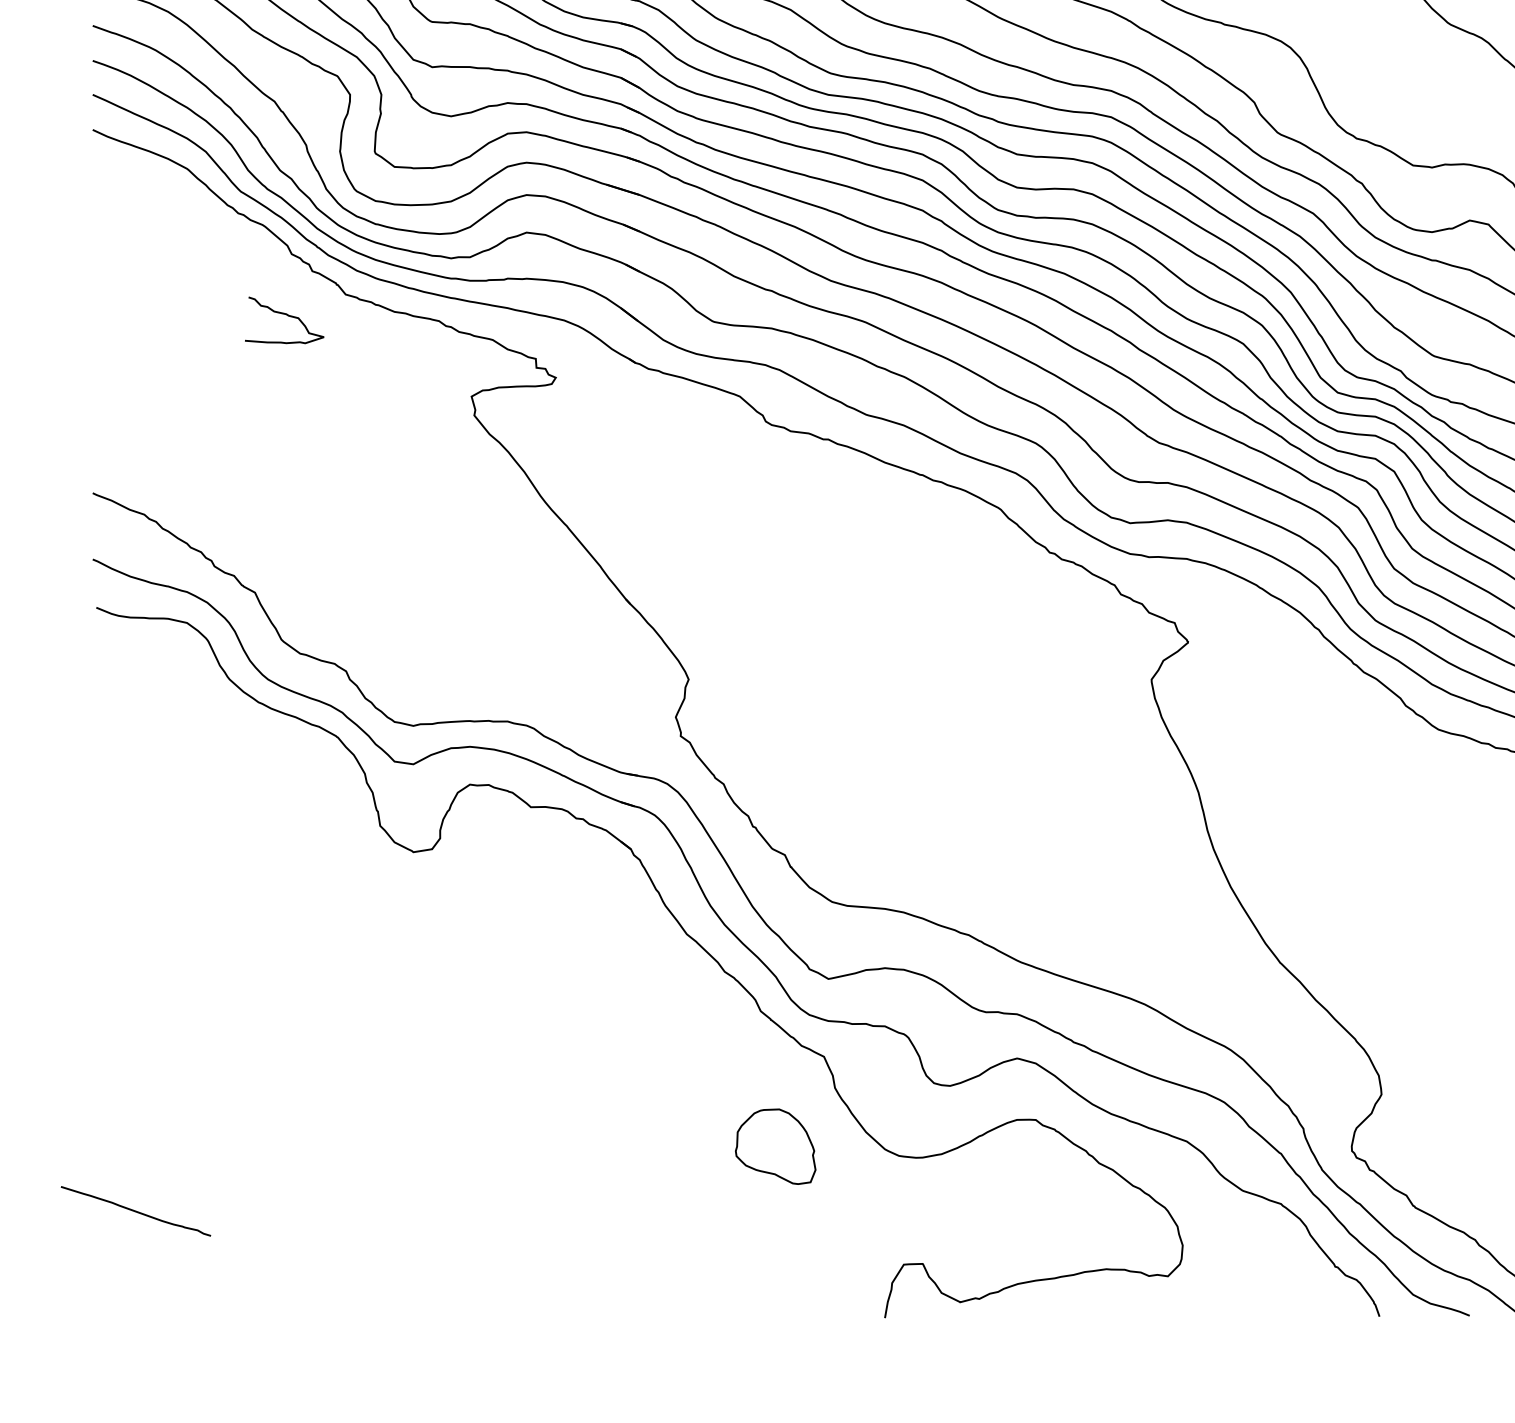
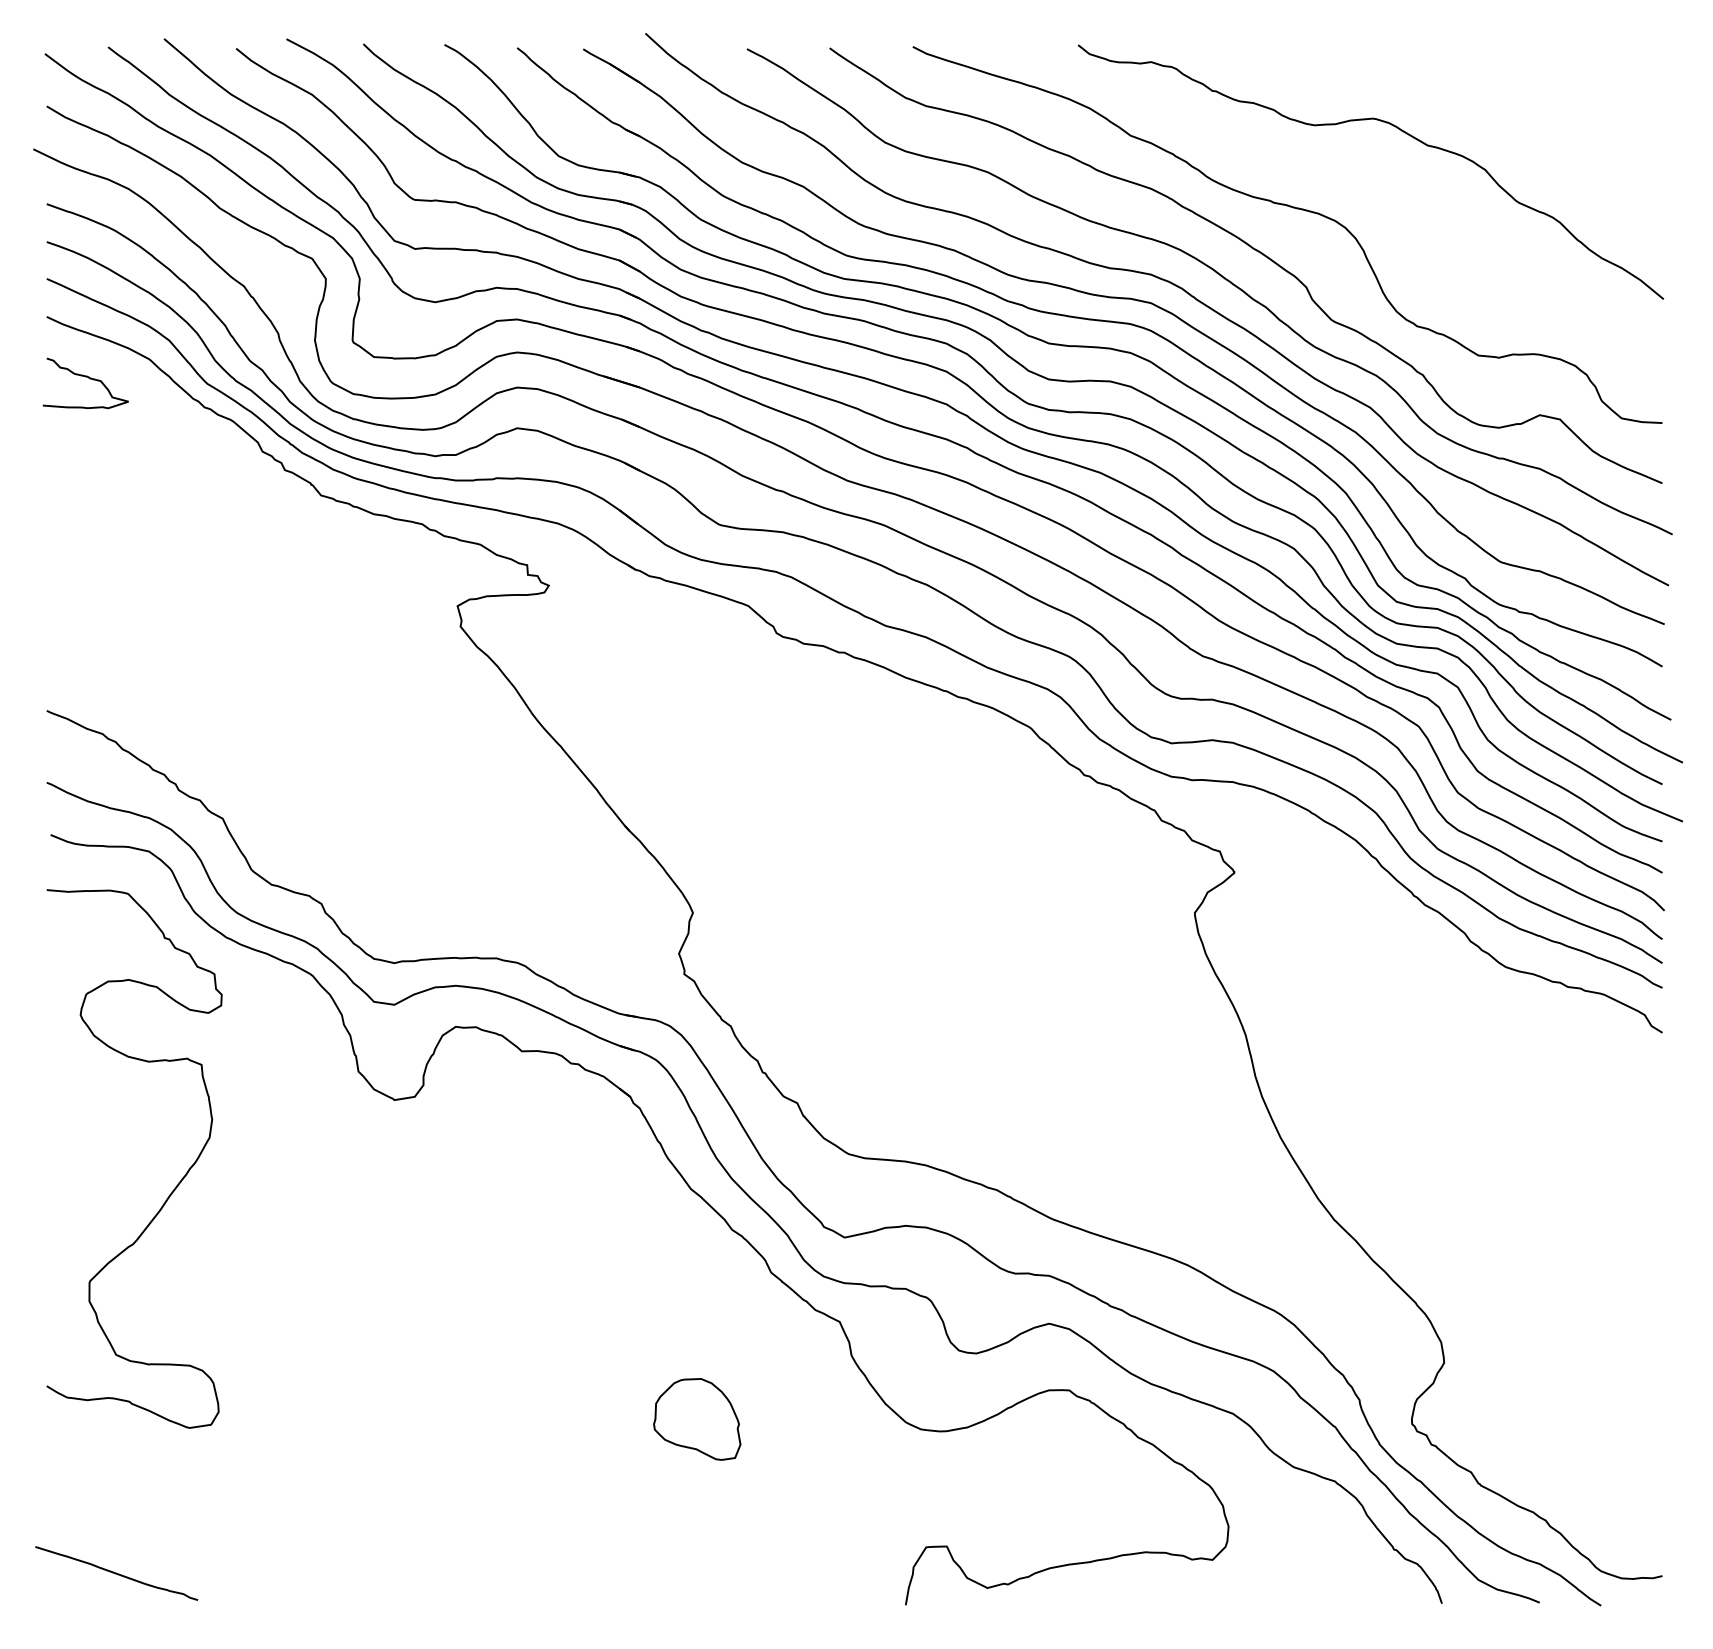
curve: (287, 315) -> (88, 378), moved
curve: (211, 931) -> (175, 1186), added
part: (775, 1146) -> (697, 1419), moved
curve: (135, 1211) -> (116, 1573), moved

